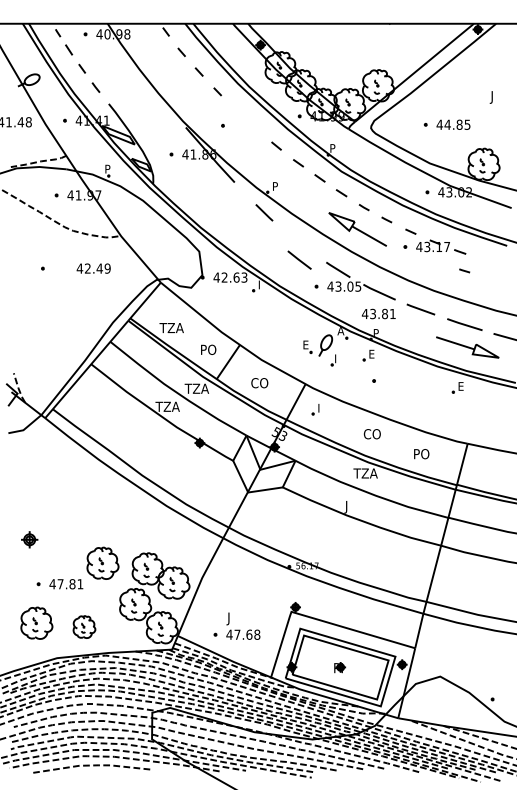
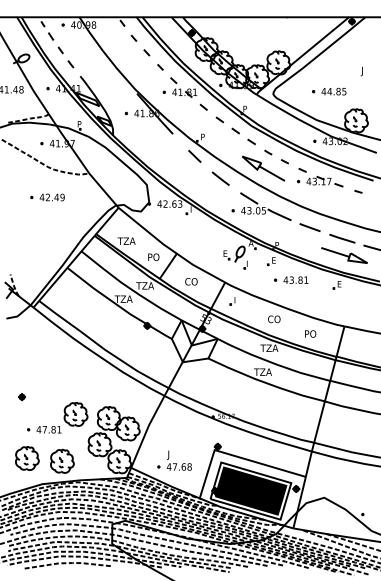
part: (249, 119) -> (183, 87), added
line: (299, 259) -> (220, 178), moved
text: (93, 268) -> (52, 197), moved
line: (464, 270) -> (358, 191), moved
text: (378, 313) -> (295, 279), moved
text: (356, 507) -> (262, 373), J -> TZA
part: (29, 539) -> (21, 396), size x0.62
part: (84, 626) -> (62, 460), size x1.43
fill: (340, 667) -> (250, 491), added

